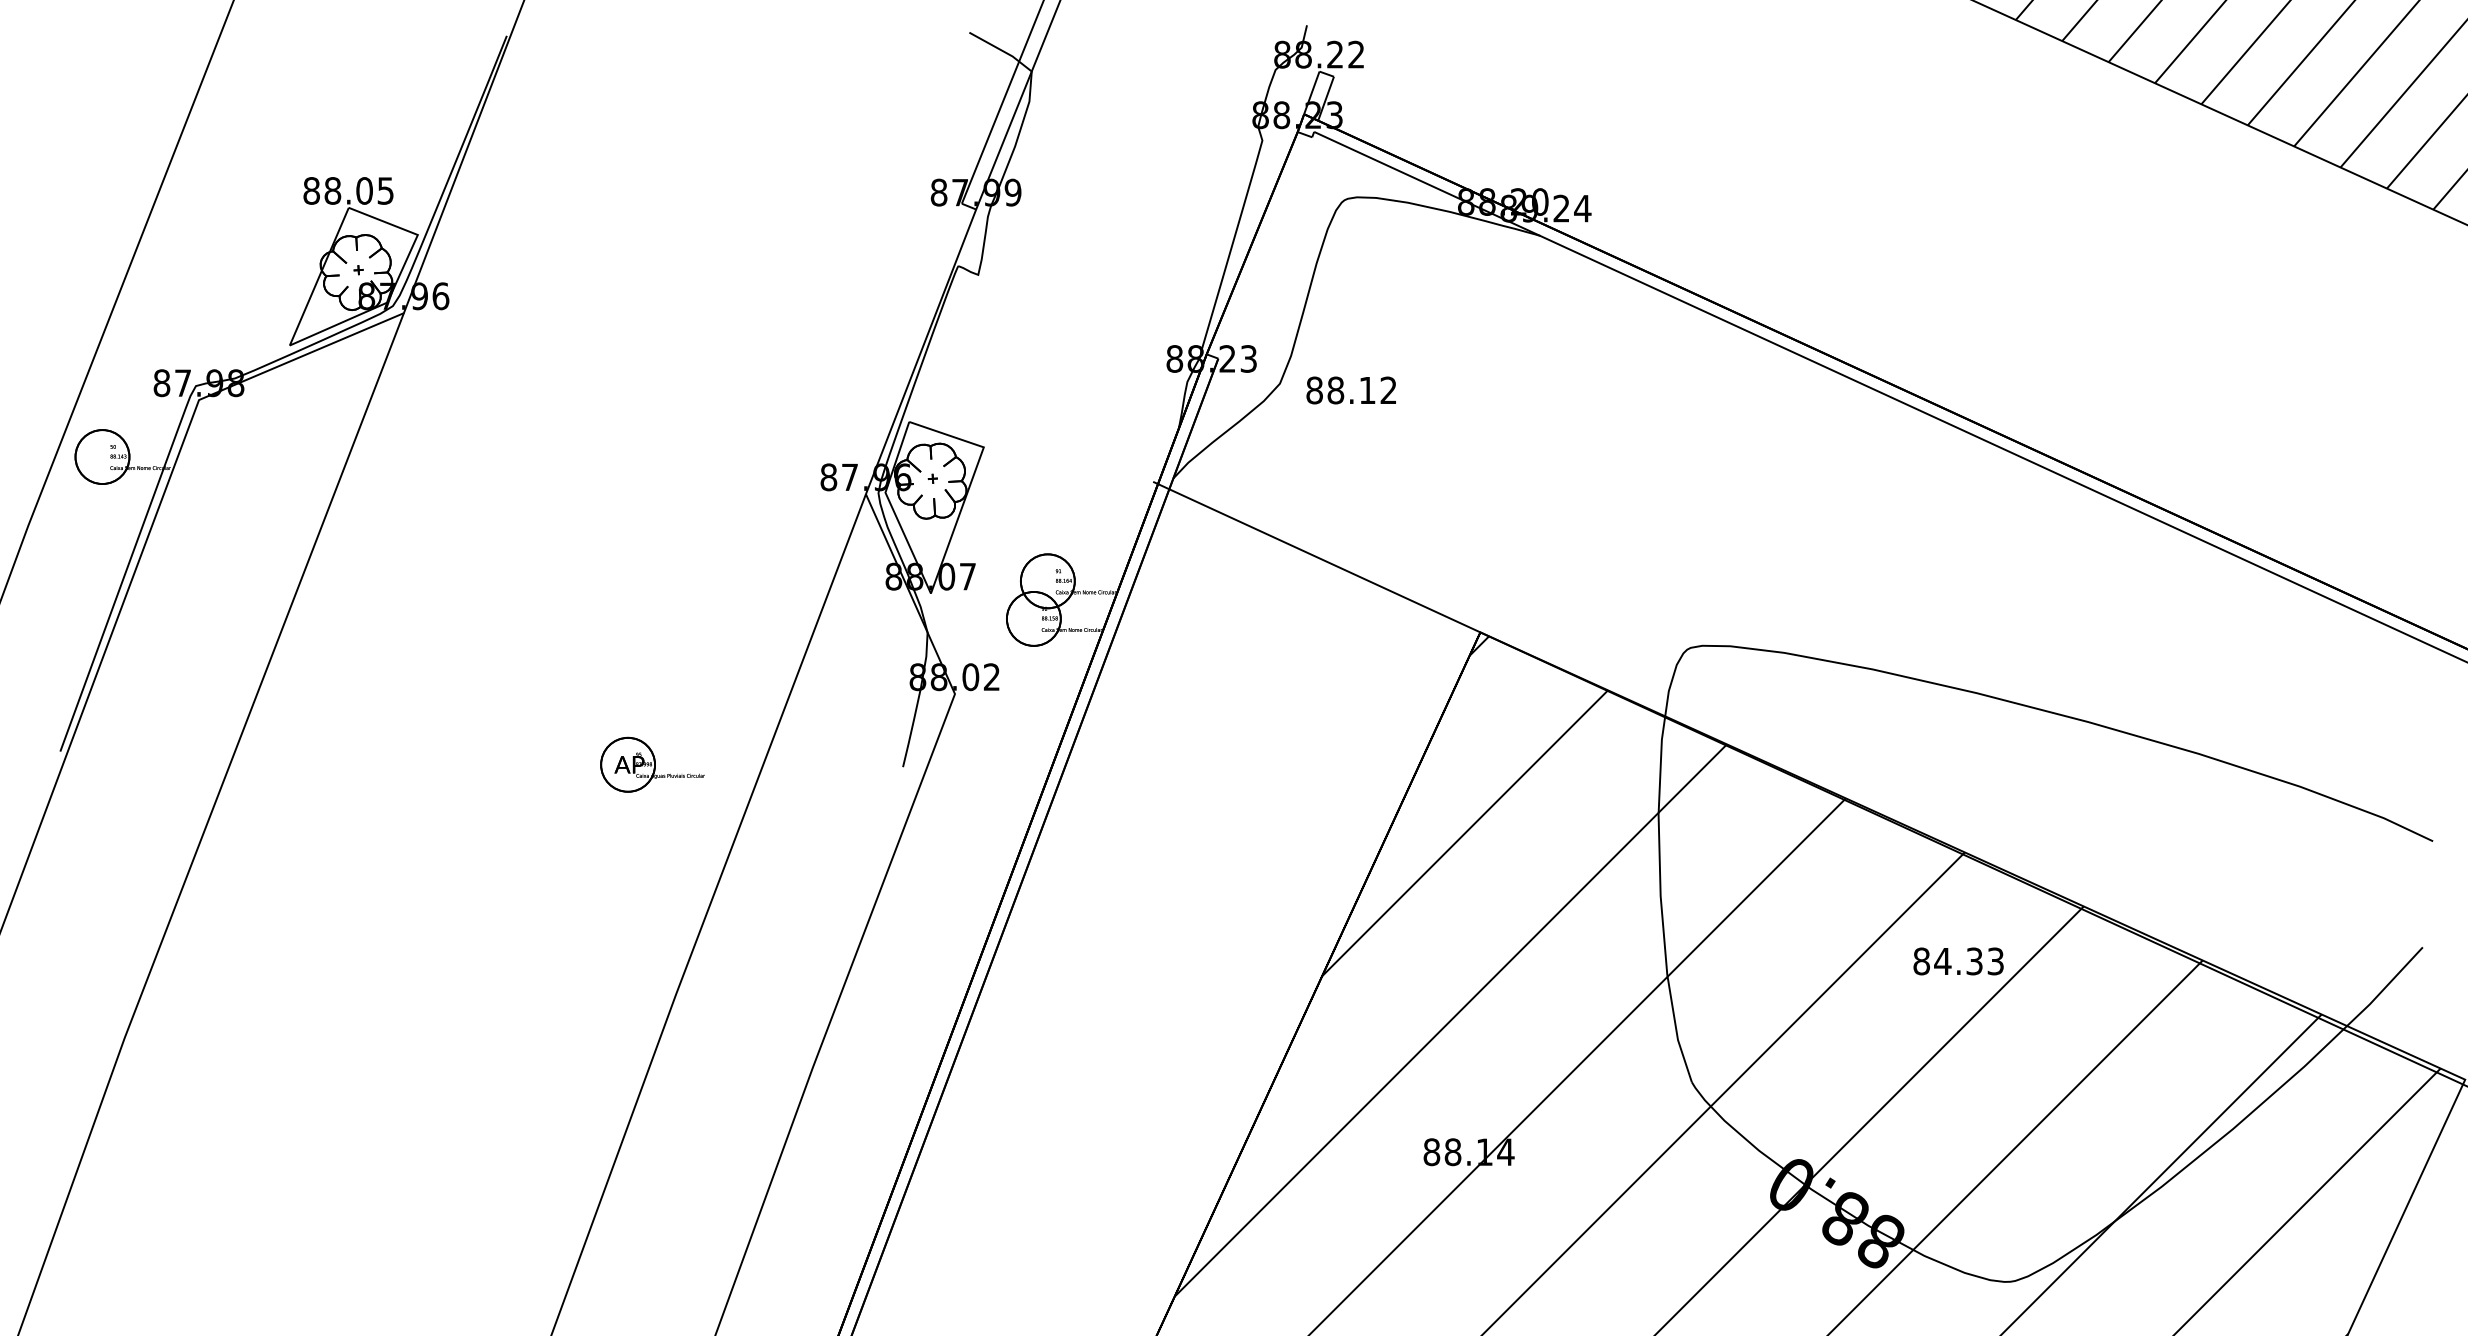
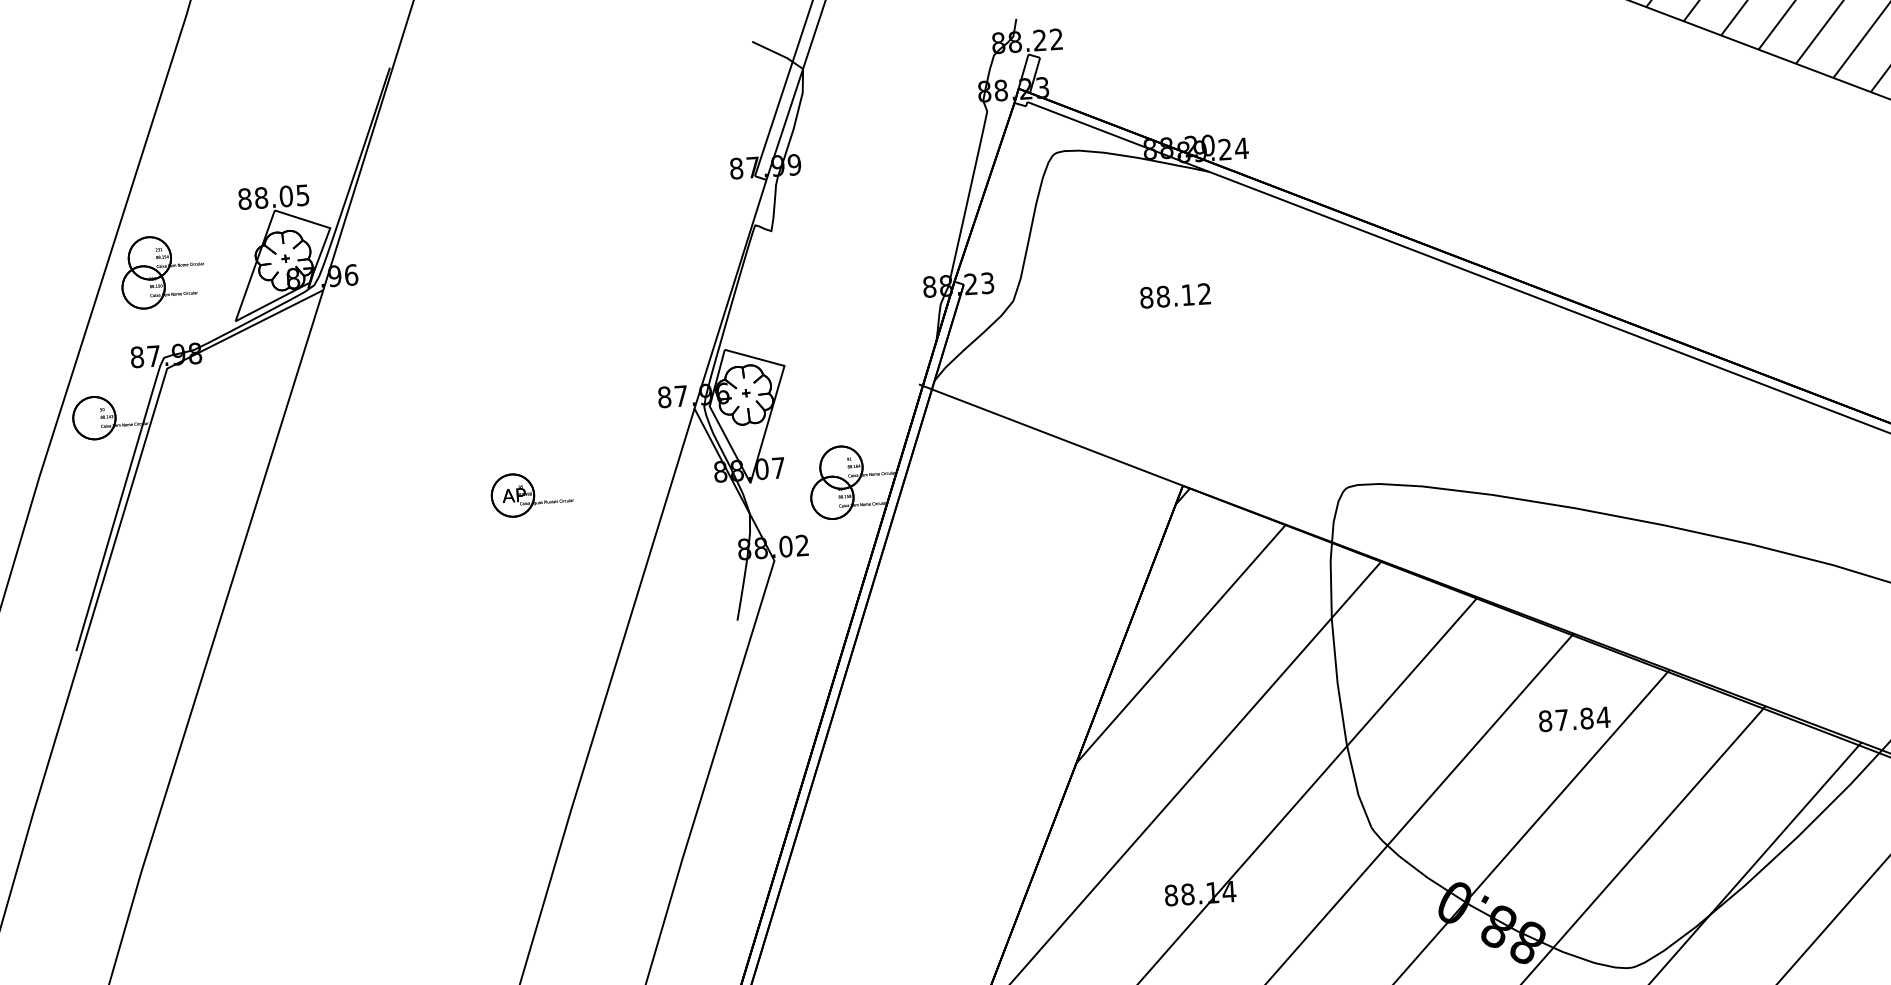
part: (200, 276) -> (162, 271), added
text: (1350, 390) -> (1174, 295), moved
part: (652, 764) -> (532, 494), moved
text: (1969, 961) -> (1582, 718), 84.33 -> 87.84

